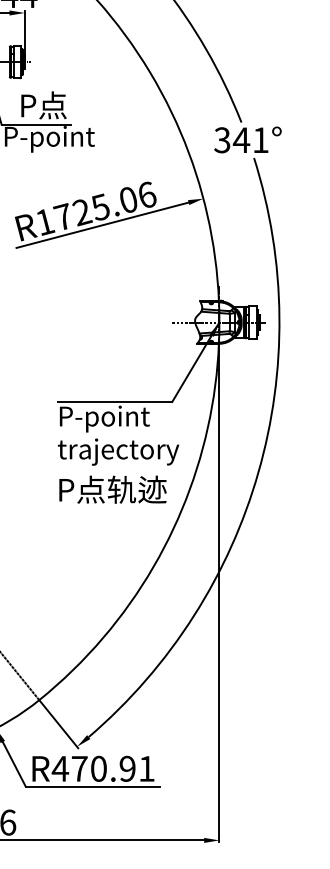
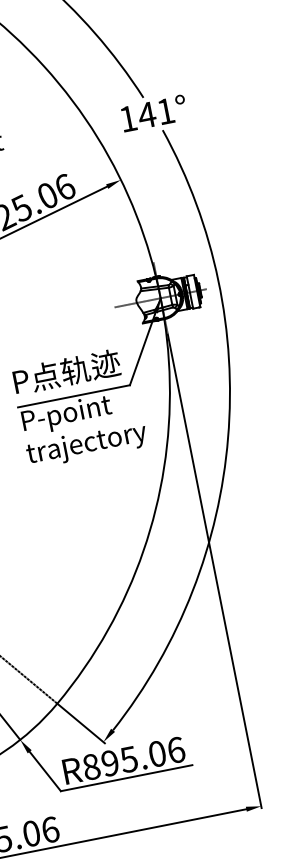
text: (222, 140) -> (128, 119), 341° -> 141°
text: (112, 489) -> (66, 371), moved
text: (102, 768) -> (132, 758), R470.91 -> R895.06

